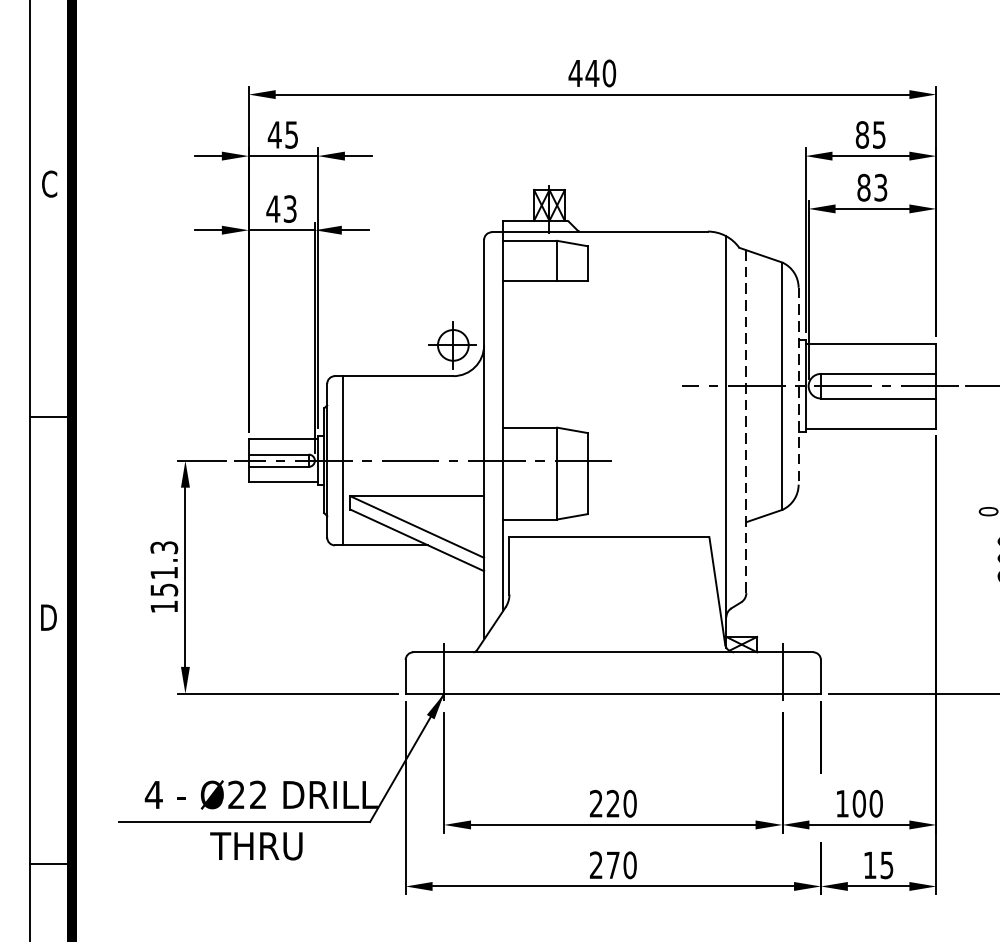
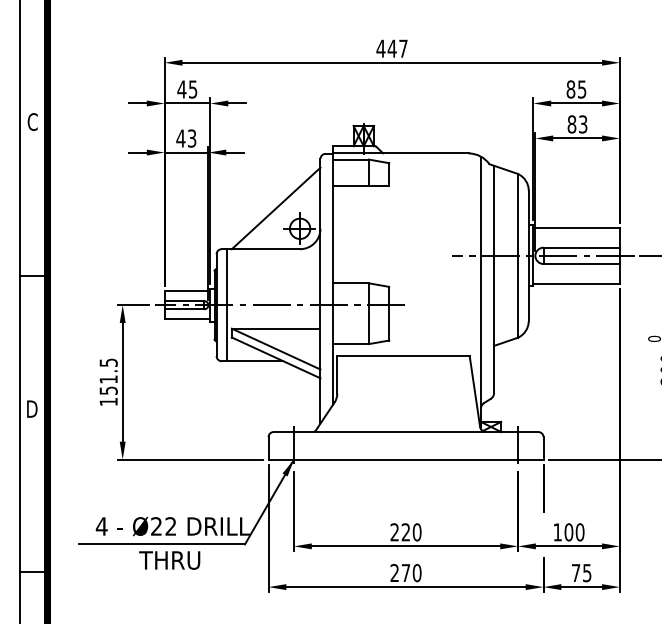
text: (609, 73) -> (403, 48), 440 -> 447
line: (416, 314) -> (275, 208), added
line: (798, 387) -> (528, 256), dashed -> solid
line: (746, 421) -> (494, 279), dashed -> solid
text: (162, 547) -> (107, 362), 151.3 -> 151.5
text: (870, 864) -> (576, 572), 15 -> 75

